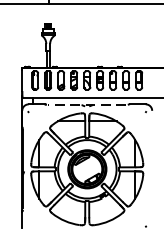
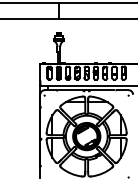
line: (86, 104) -> (86, 90), dashed -> solid

